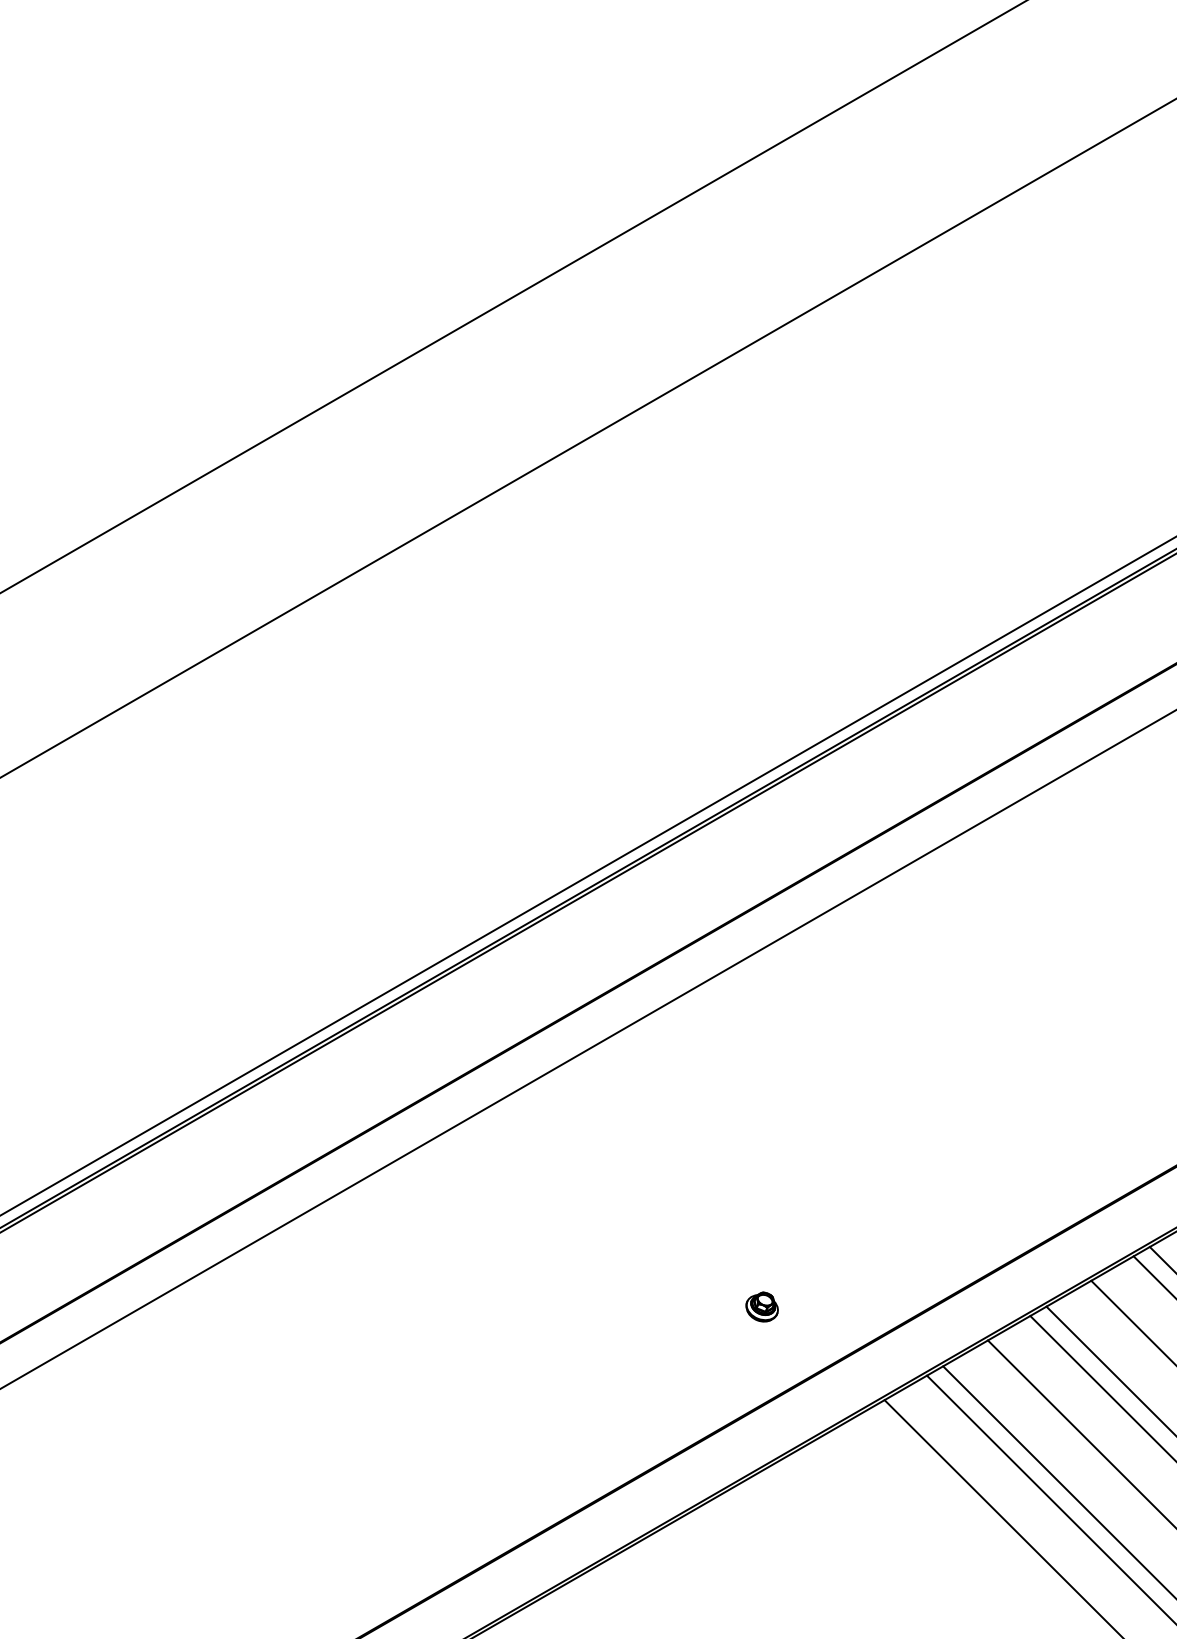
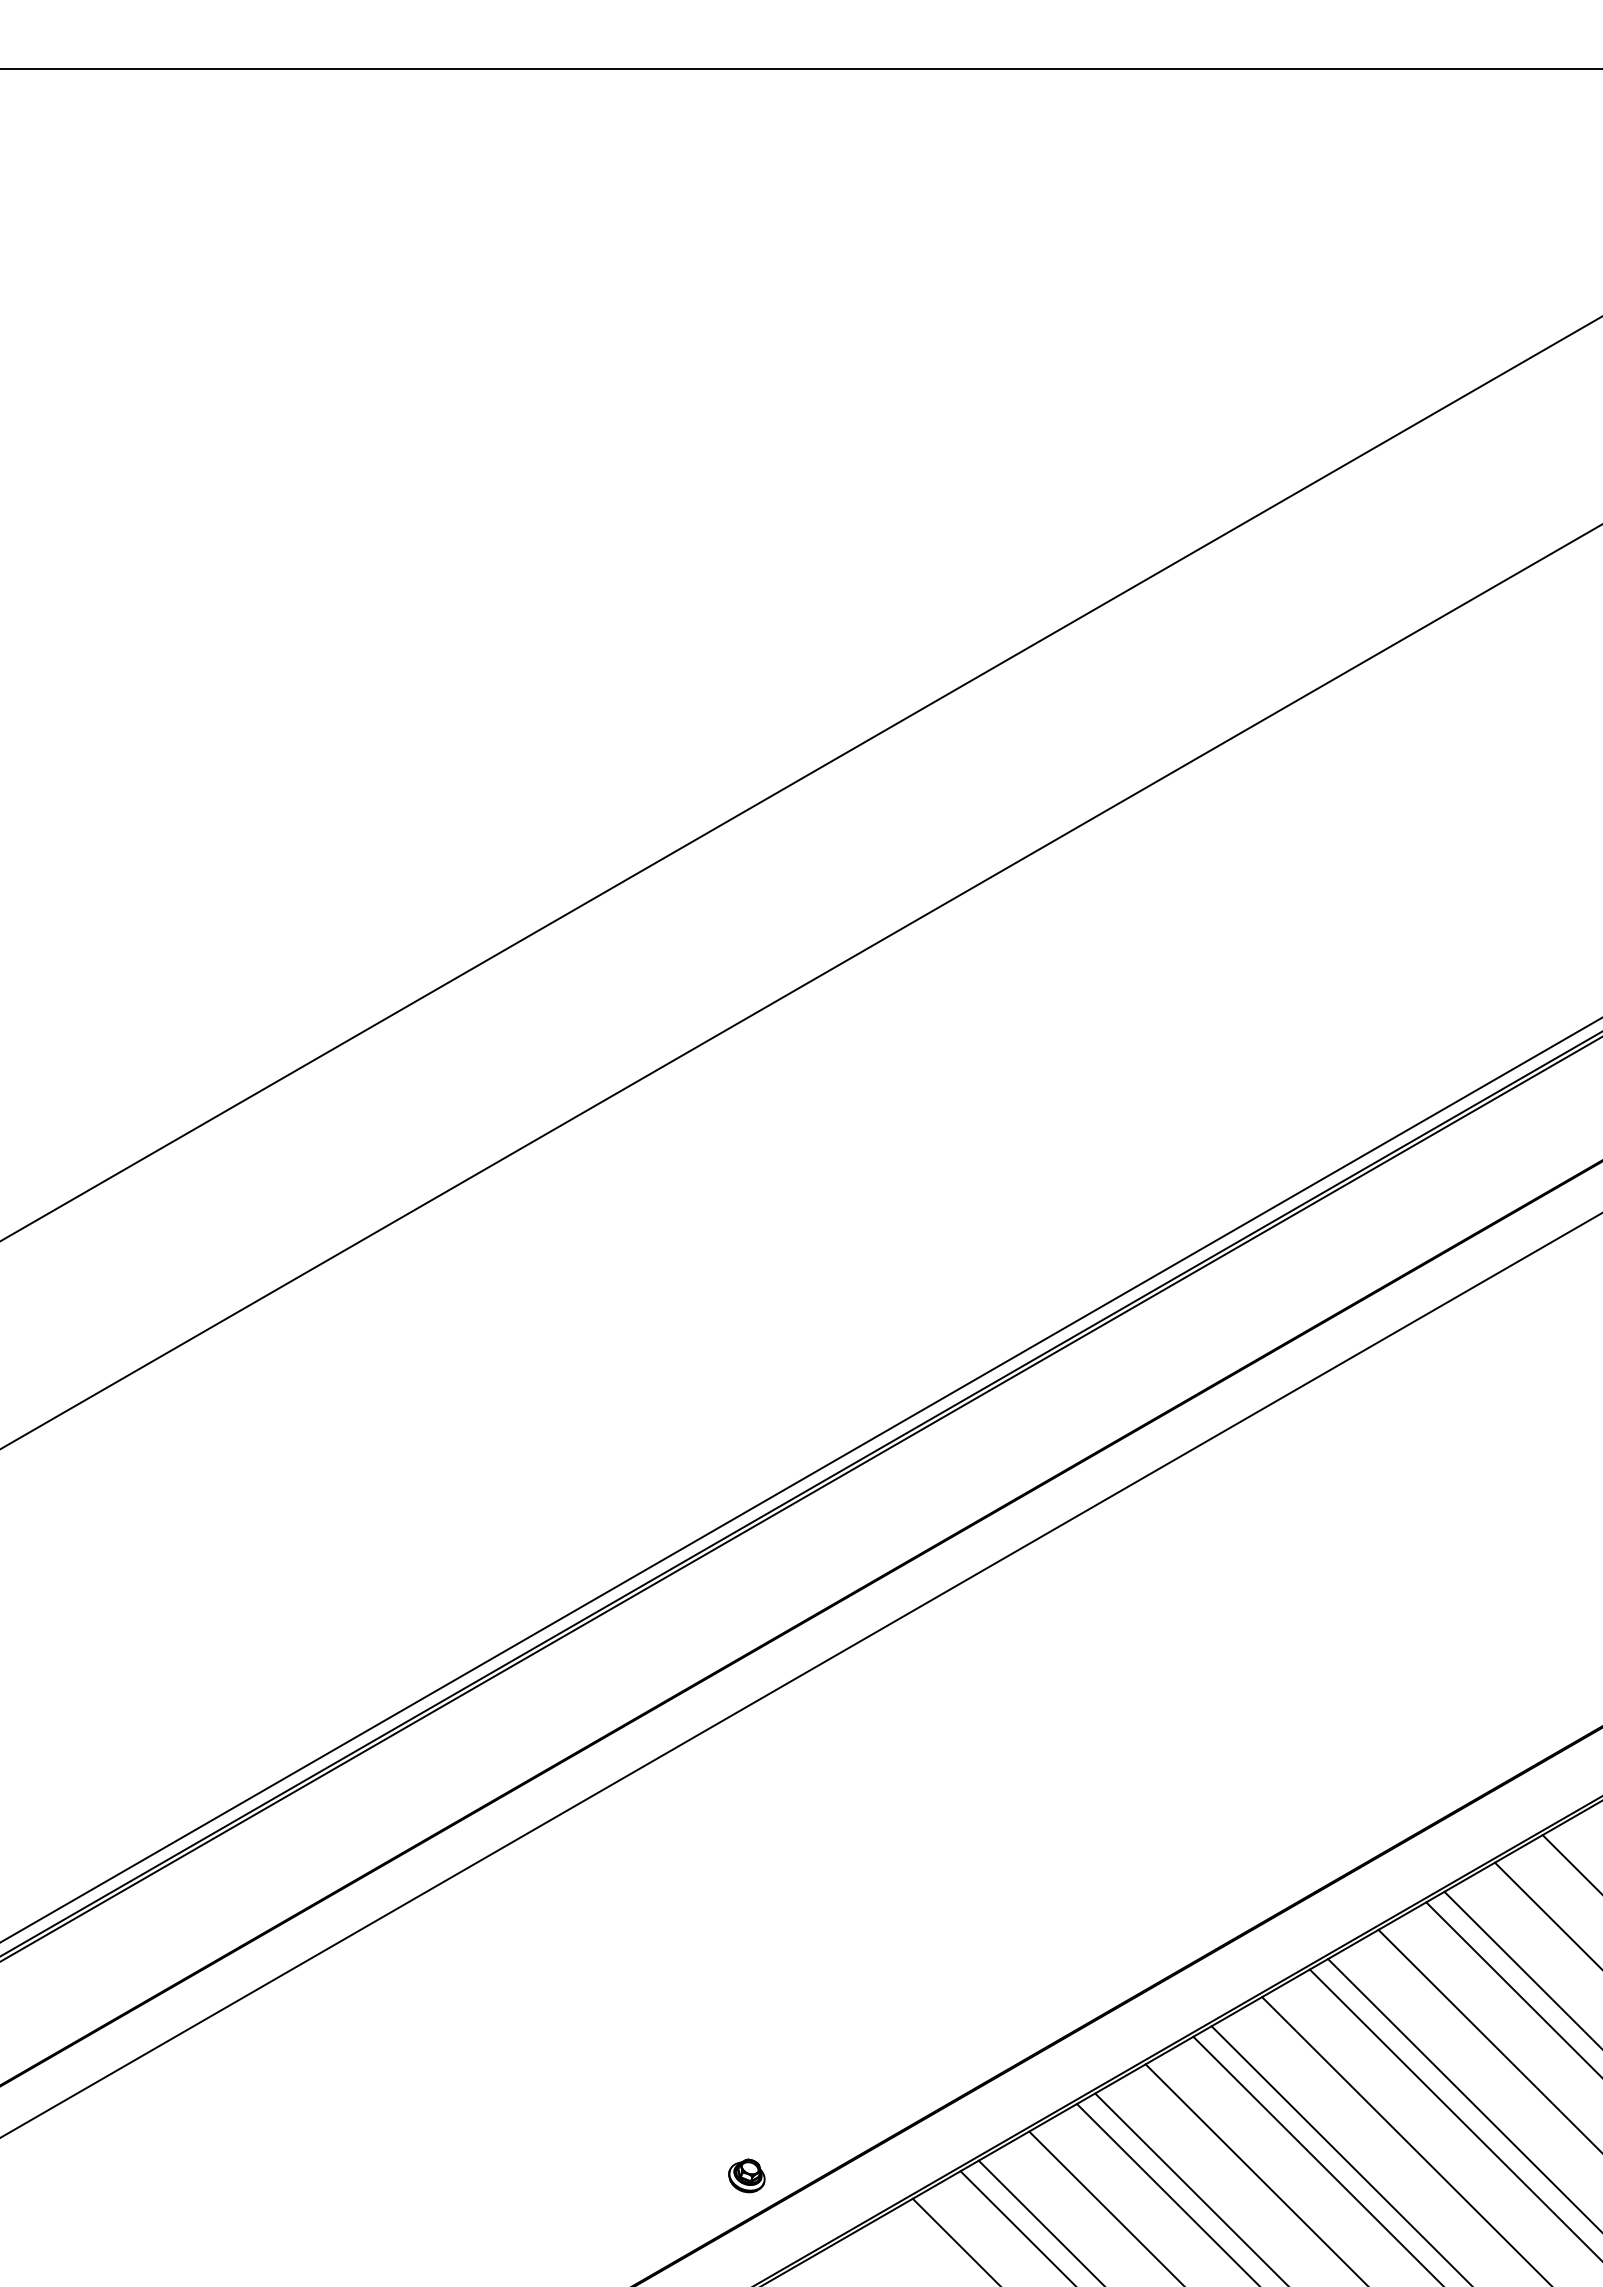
part: (761, 1306) -> (746, 2175), moved

